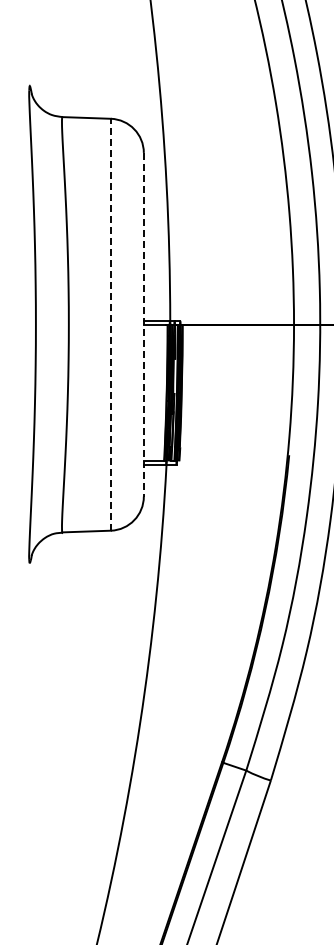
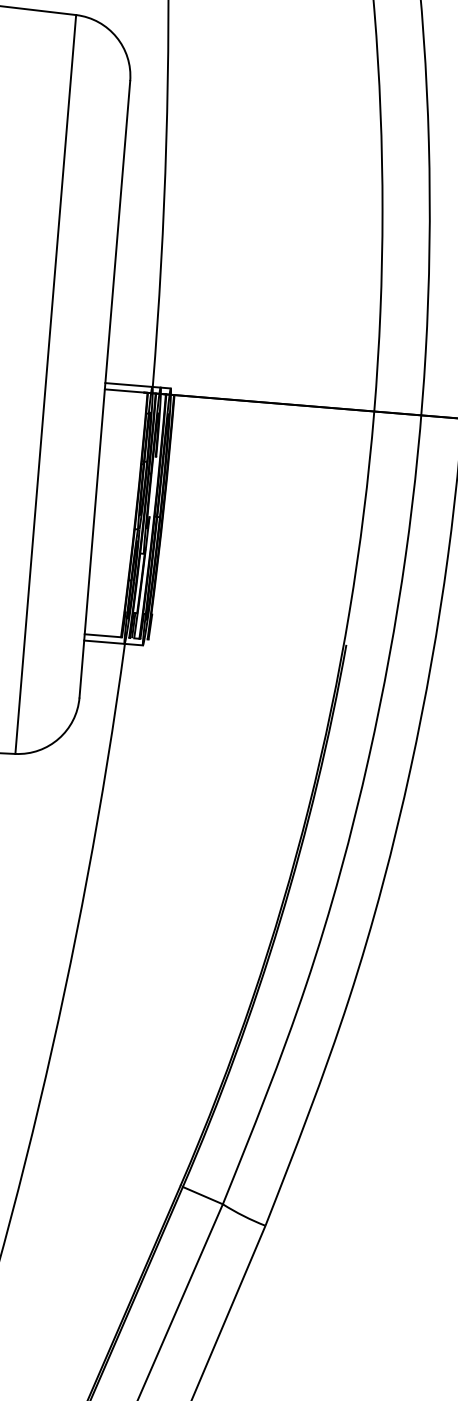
line: (110, 324) -> (45, 383), dashed -> solid
line: (143, 324) -> (104, 388), dashed -> solid

